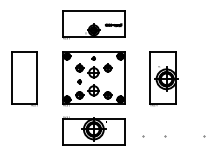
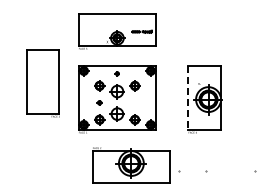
line: (150, 78) -> (188, 98), solid -> dashed
part: (23, 79) -> (42, 83), moved
part: (93, 131) -> (131, 165), moved

